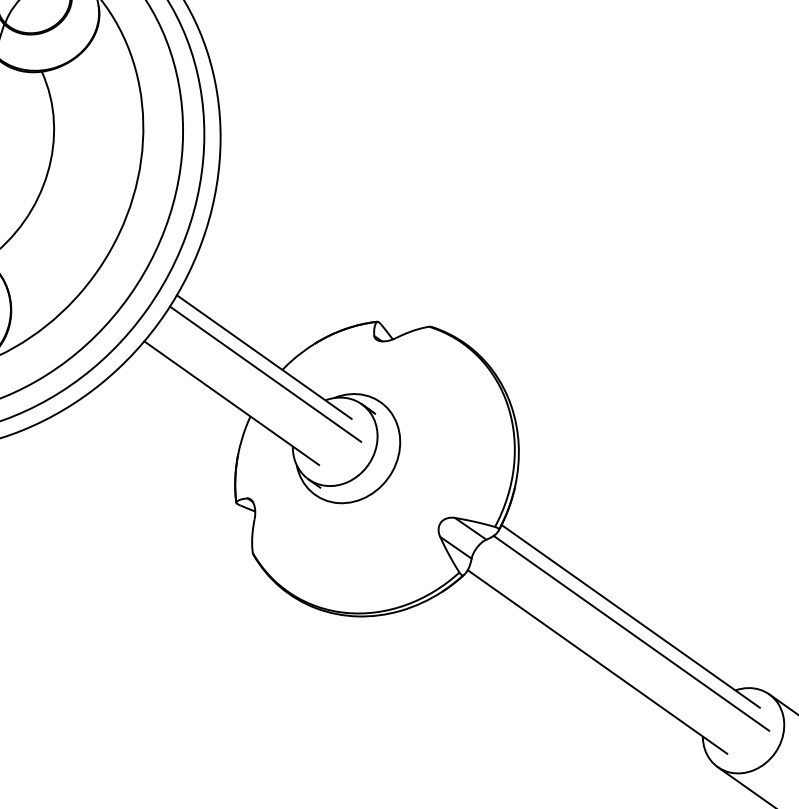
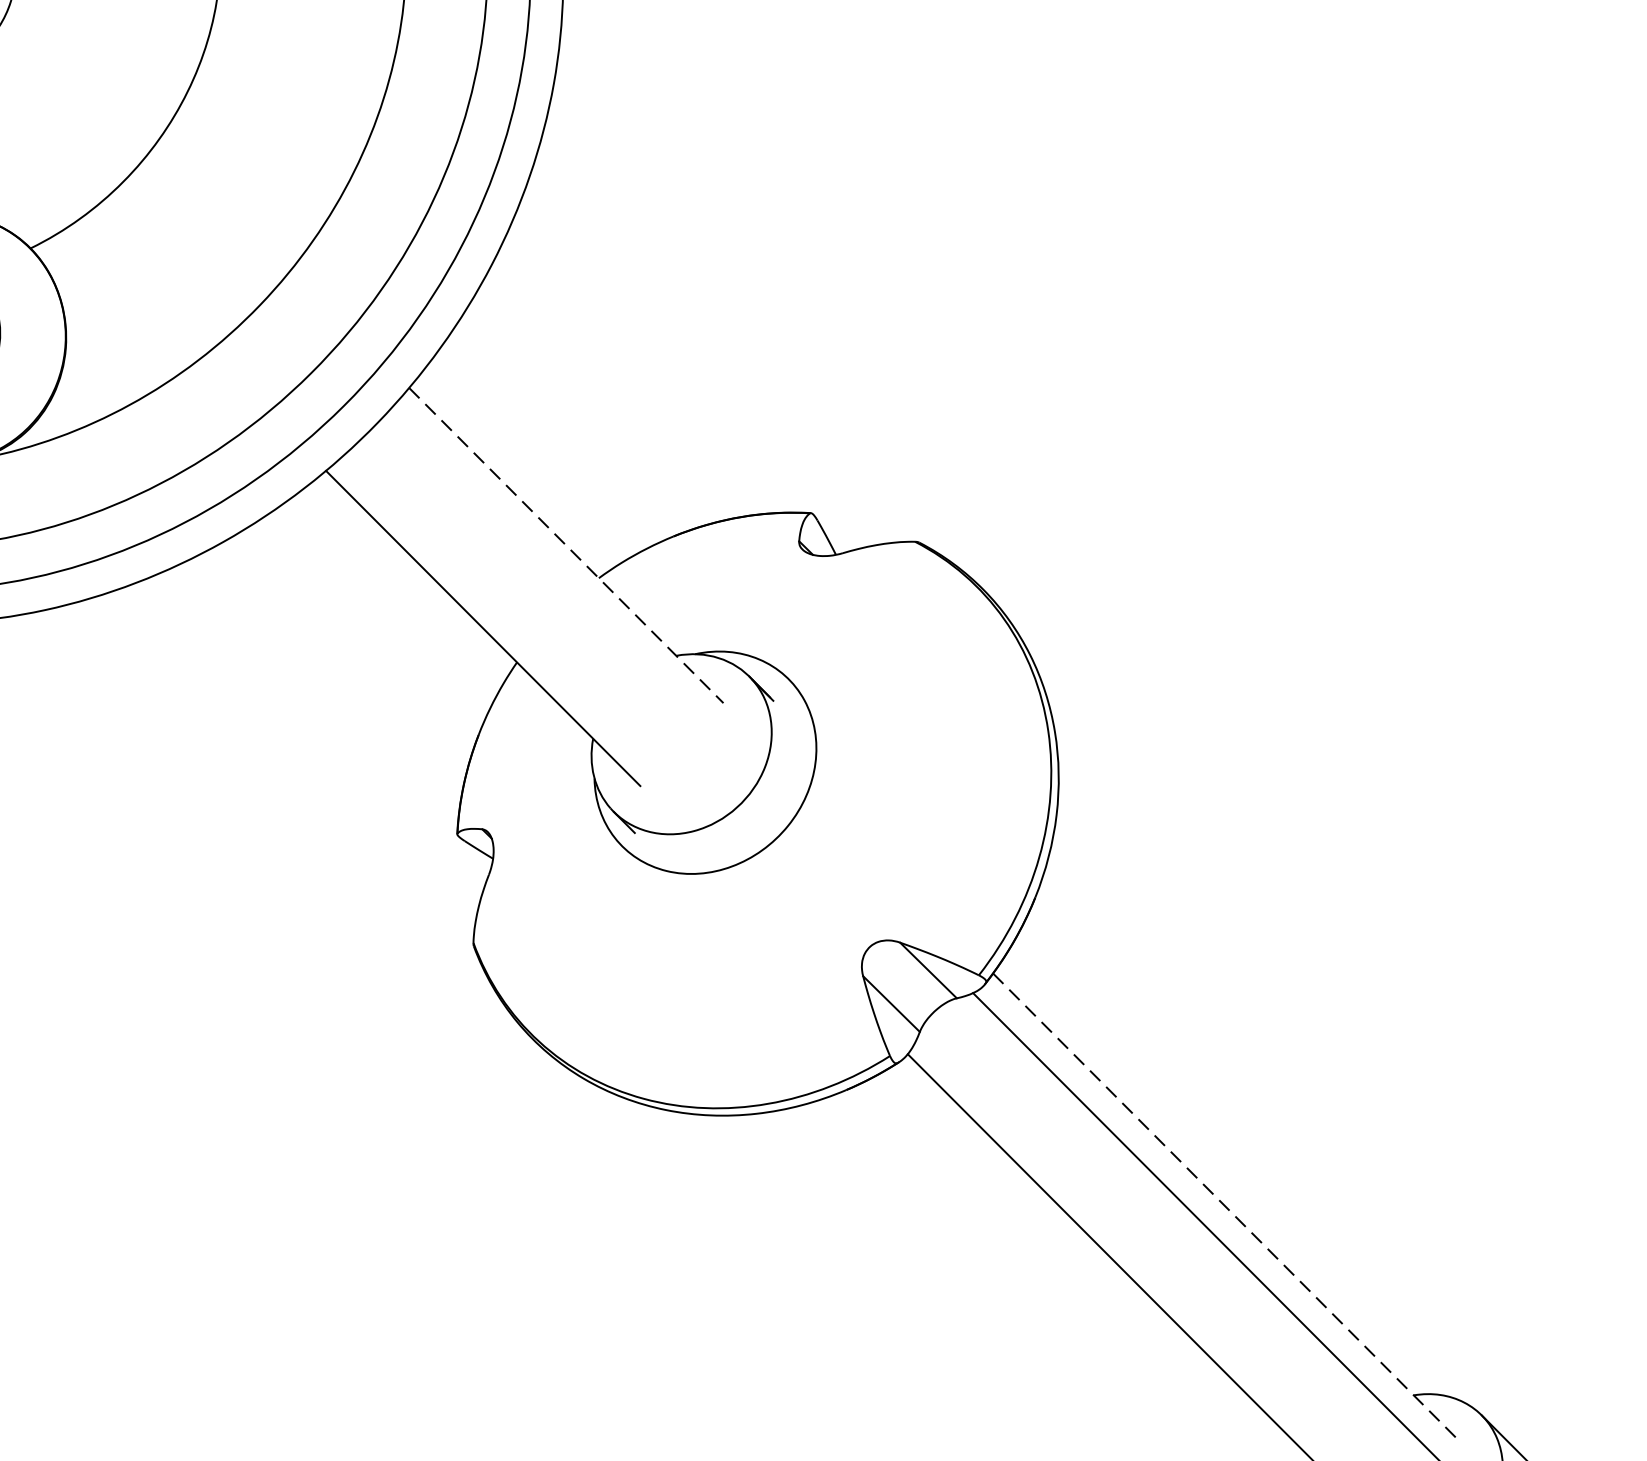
line: (264, 357) -> (566, 546), solid -> dashed
line: (265, 373) -> (562, 579), removed
line: (631, 616) -> (1226, 1207), solid -> dashed

